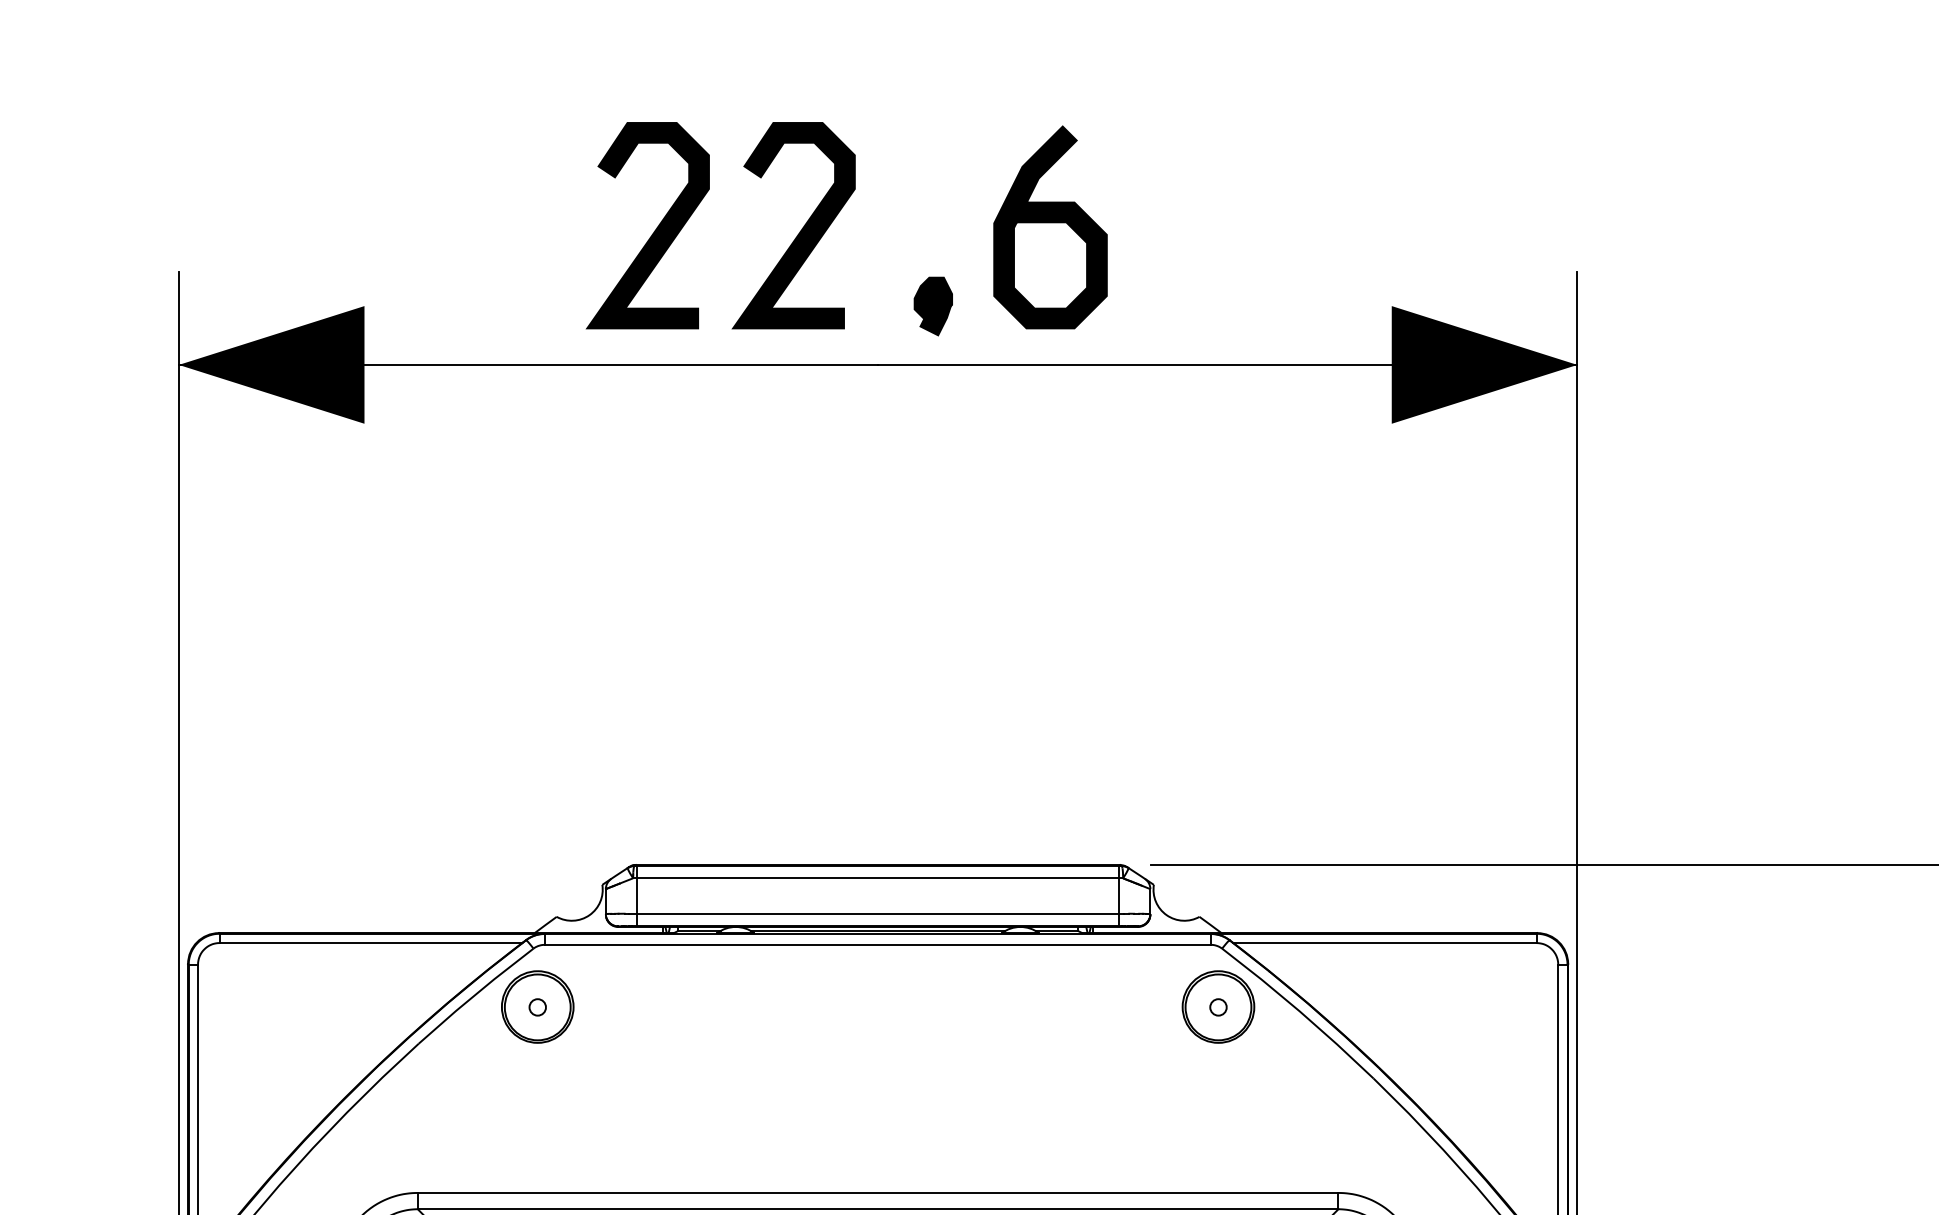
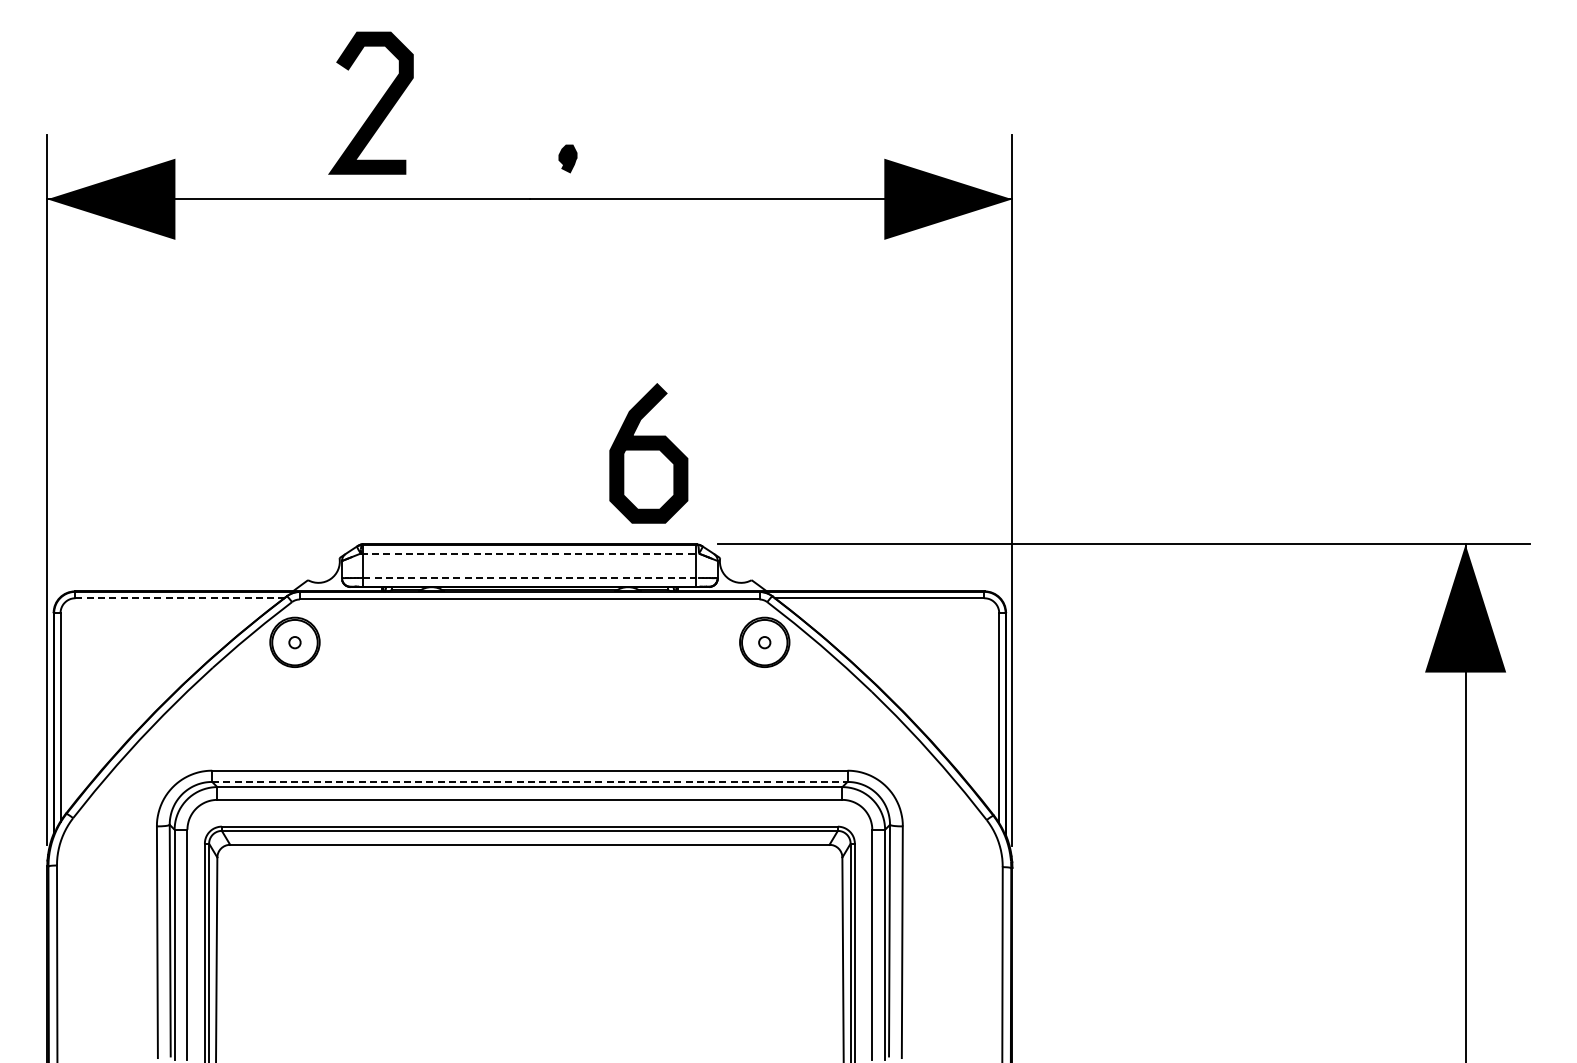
curve: (1050, 223) -> (648, 450), moved
curve: (802, 227) -> (477, 104), removed
part: (932, 305) -> (567, 158), size x0.7
line: (879, 878) -> (530, 553), solid -> dashed
line: (880, 914) -> (531, 578), solid -> dashed
line: (371, 943) -> (180, 598), solid -> dashed
line: (877, 1208) -> (529, 781), solid -> dashed

